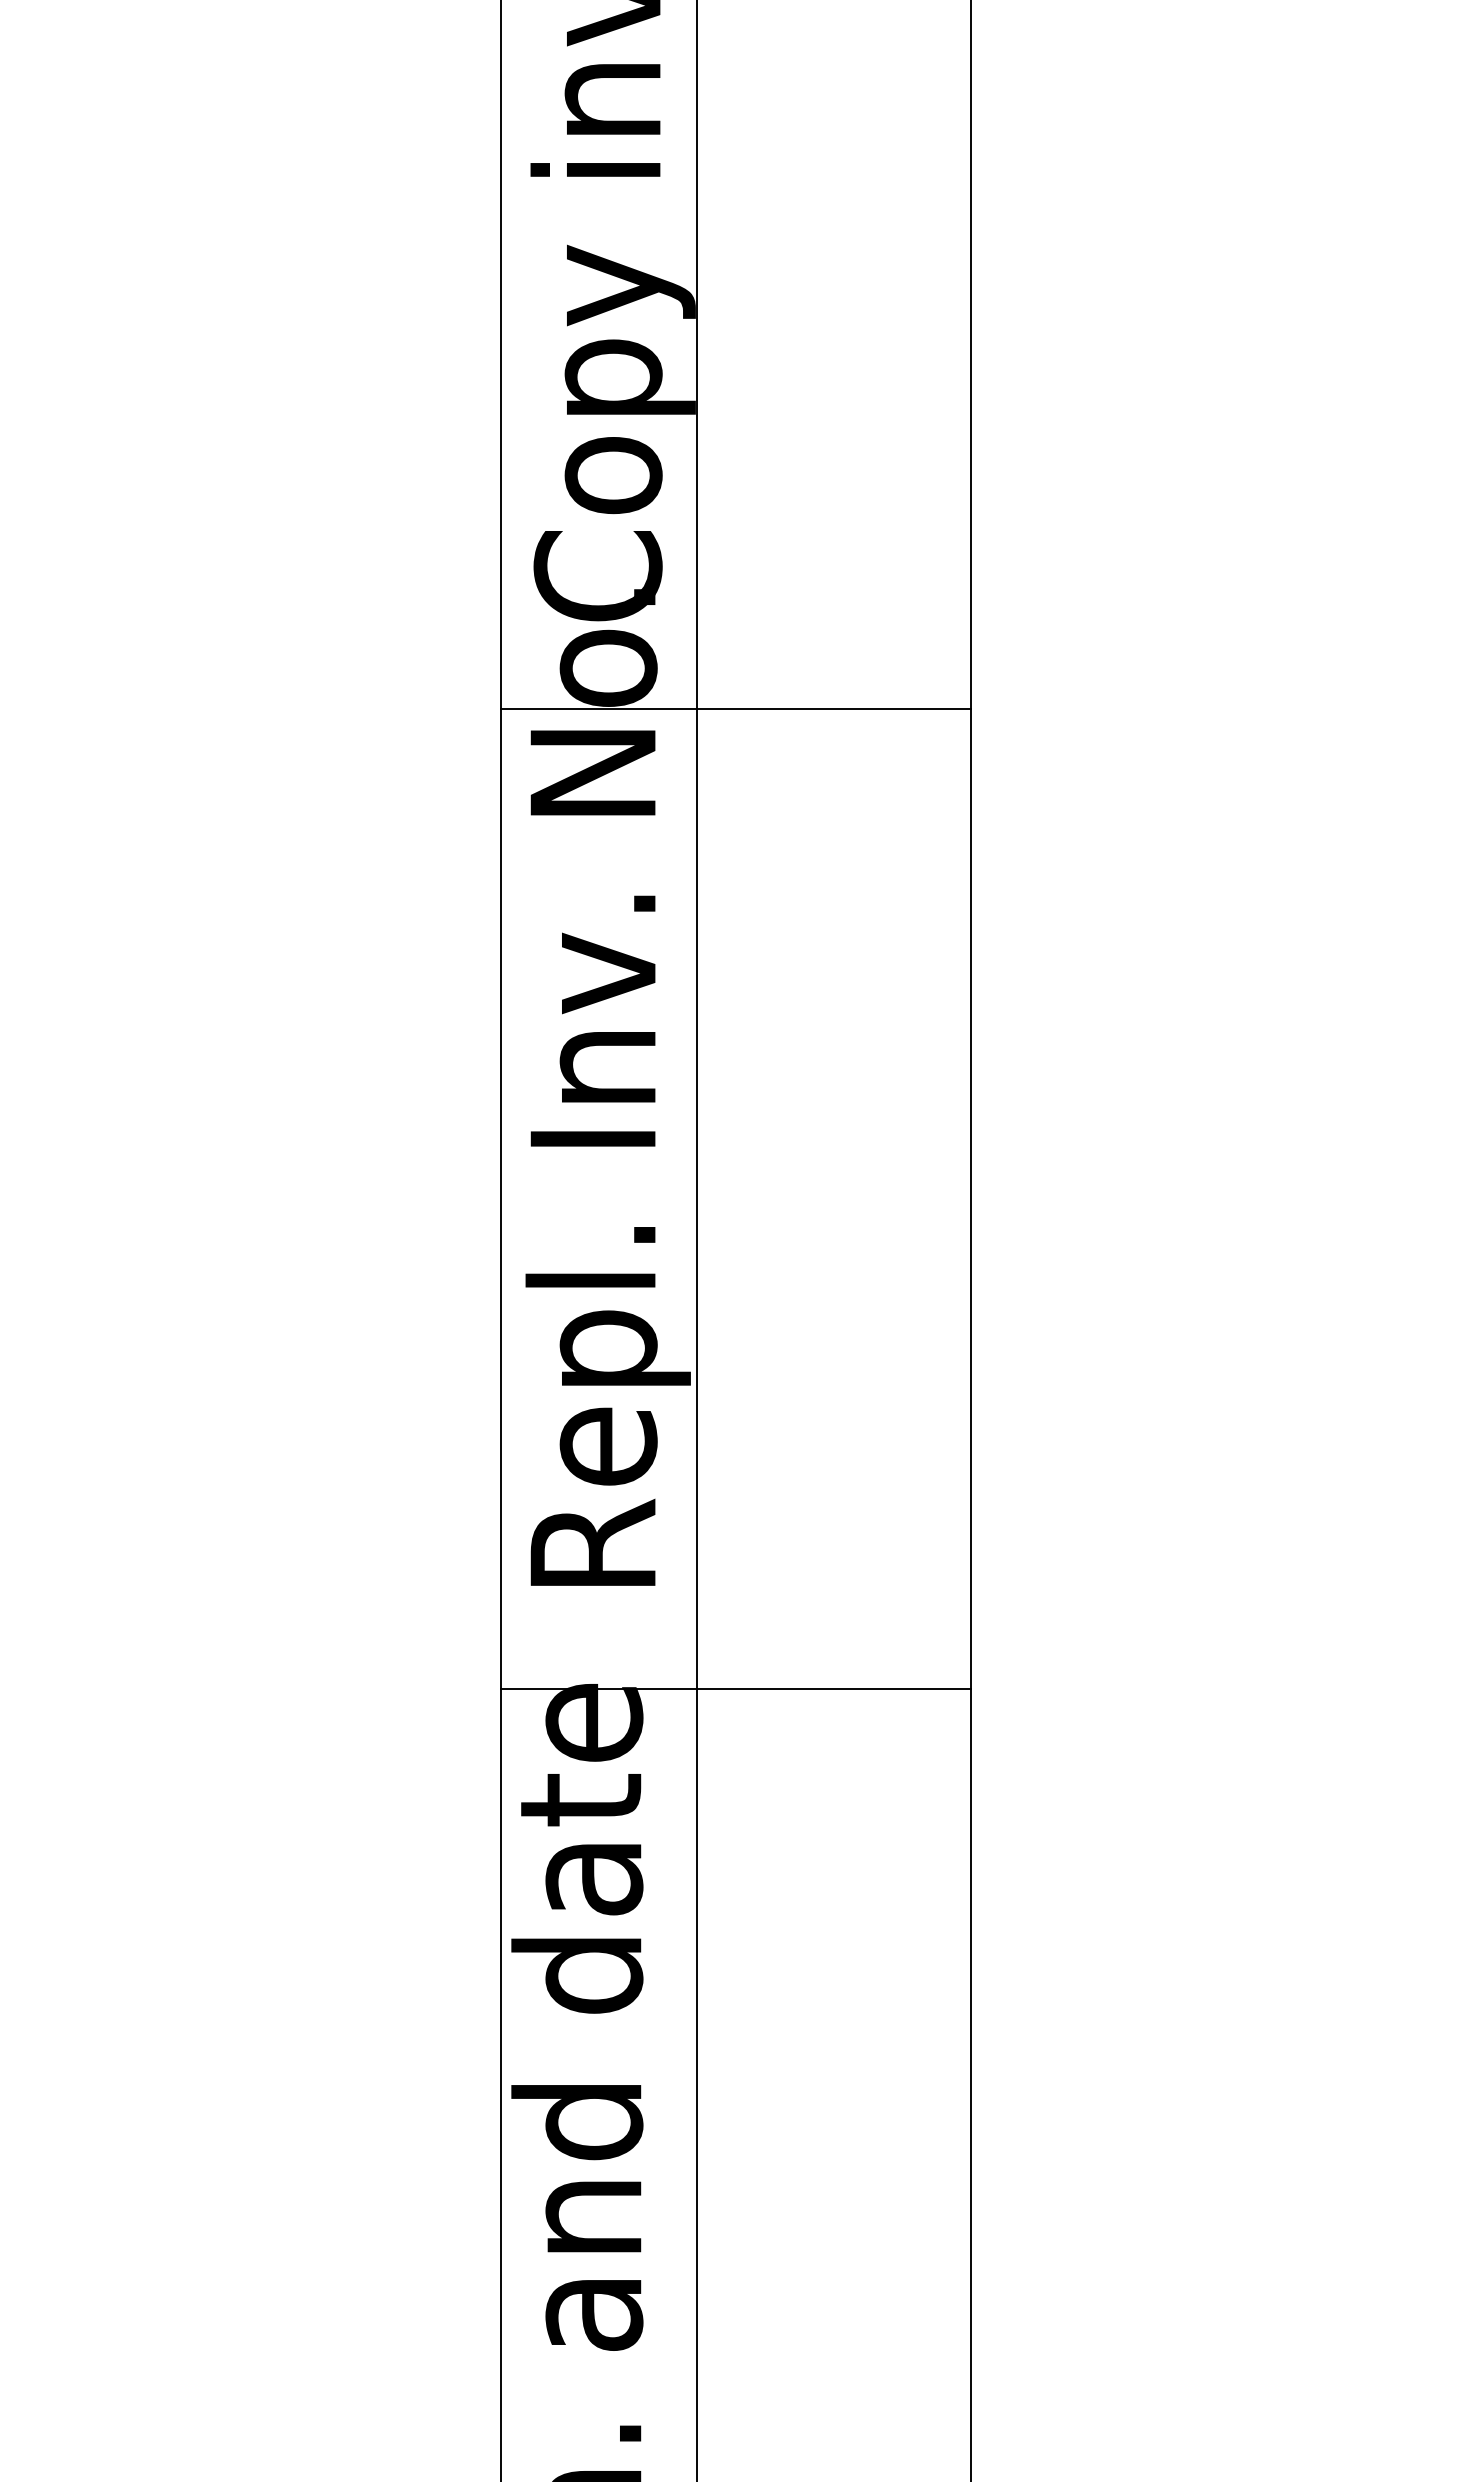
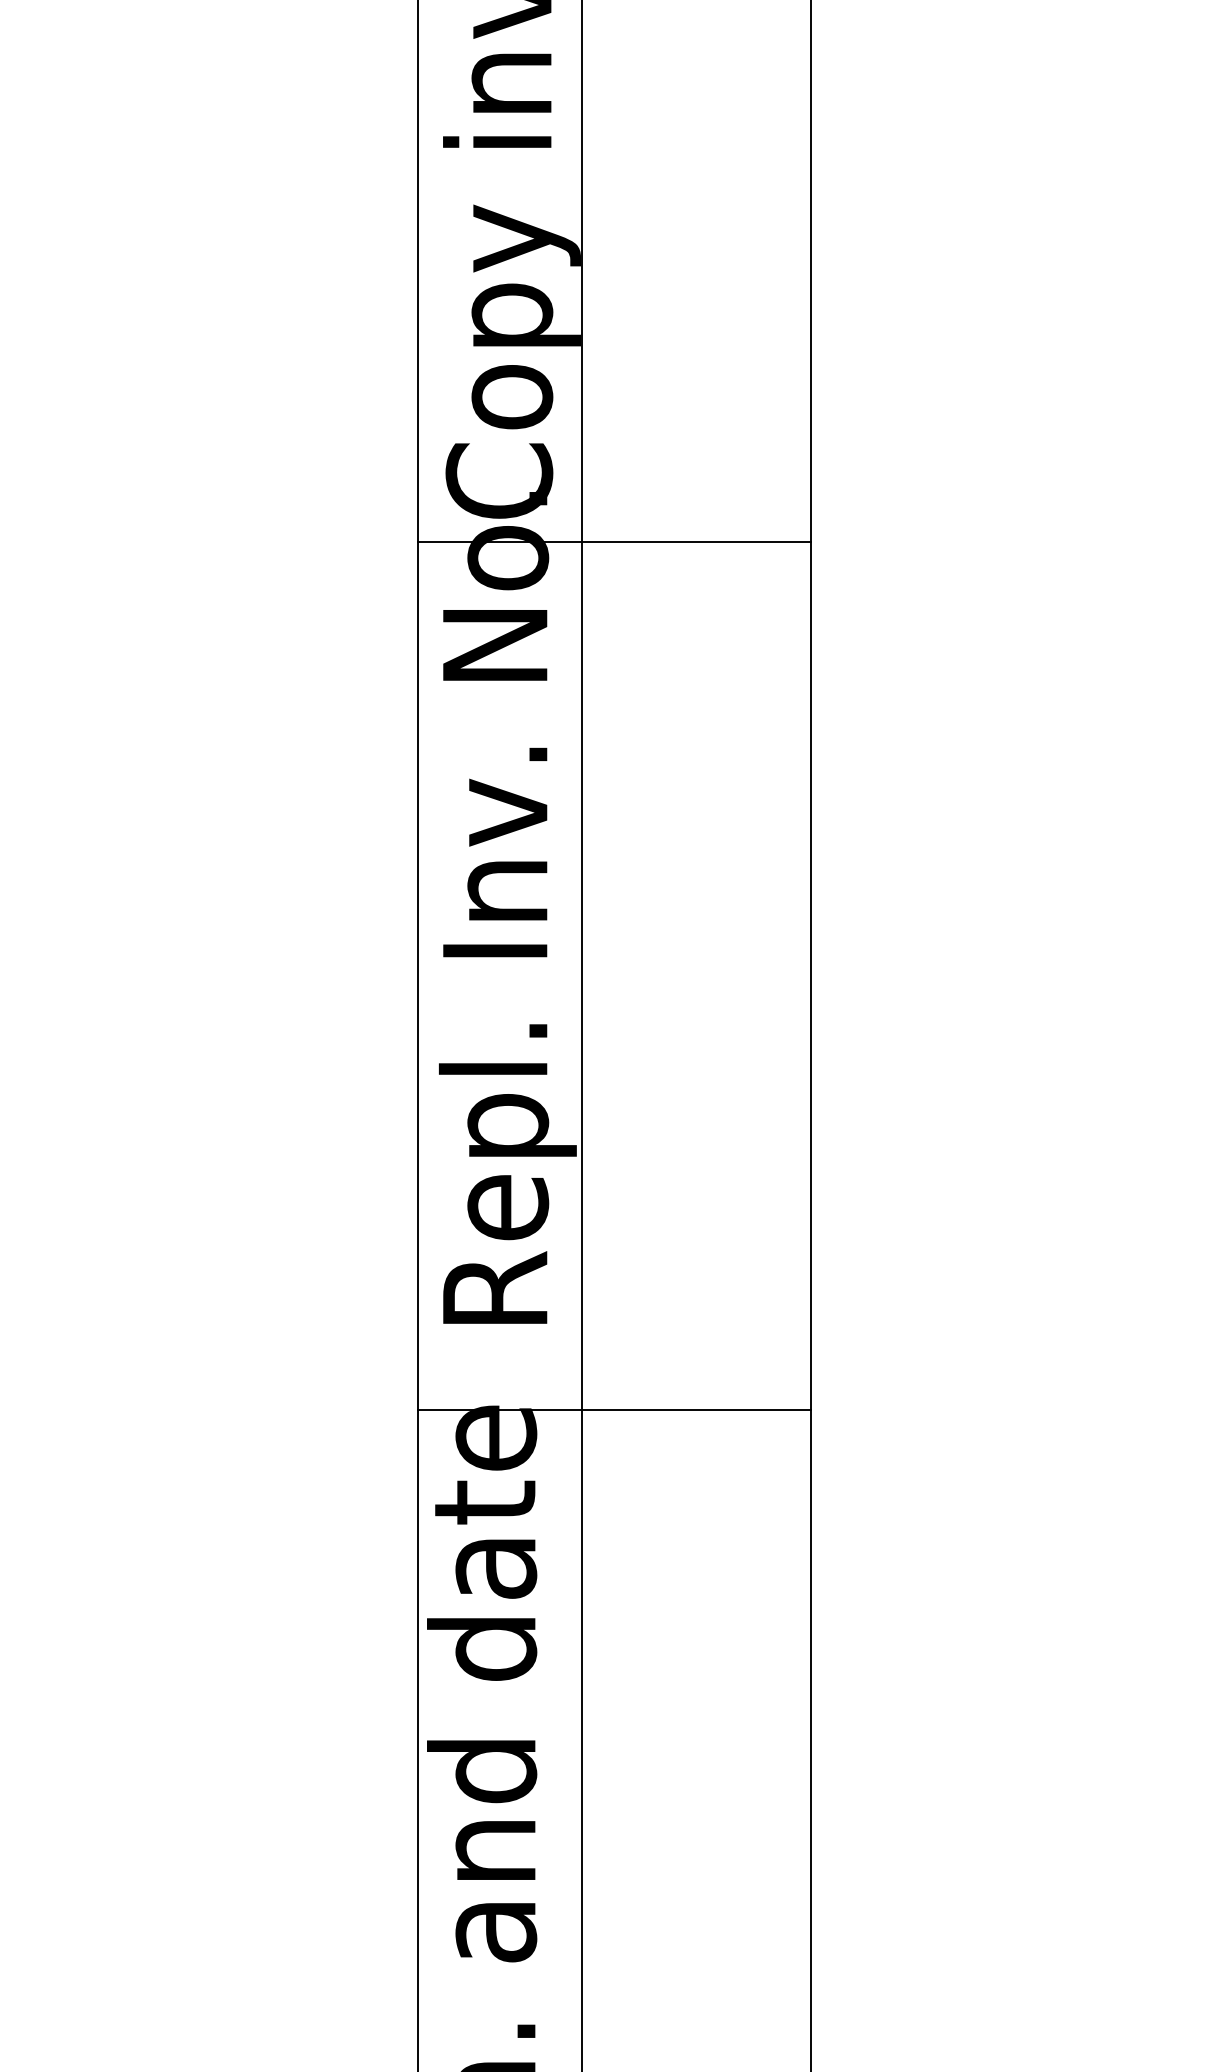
line: (735, 708) -> (614, 541), moved

